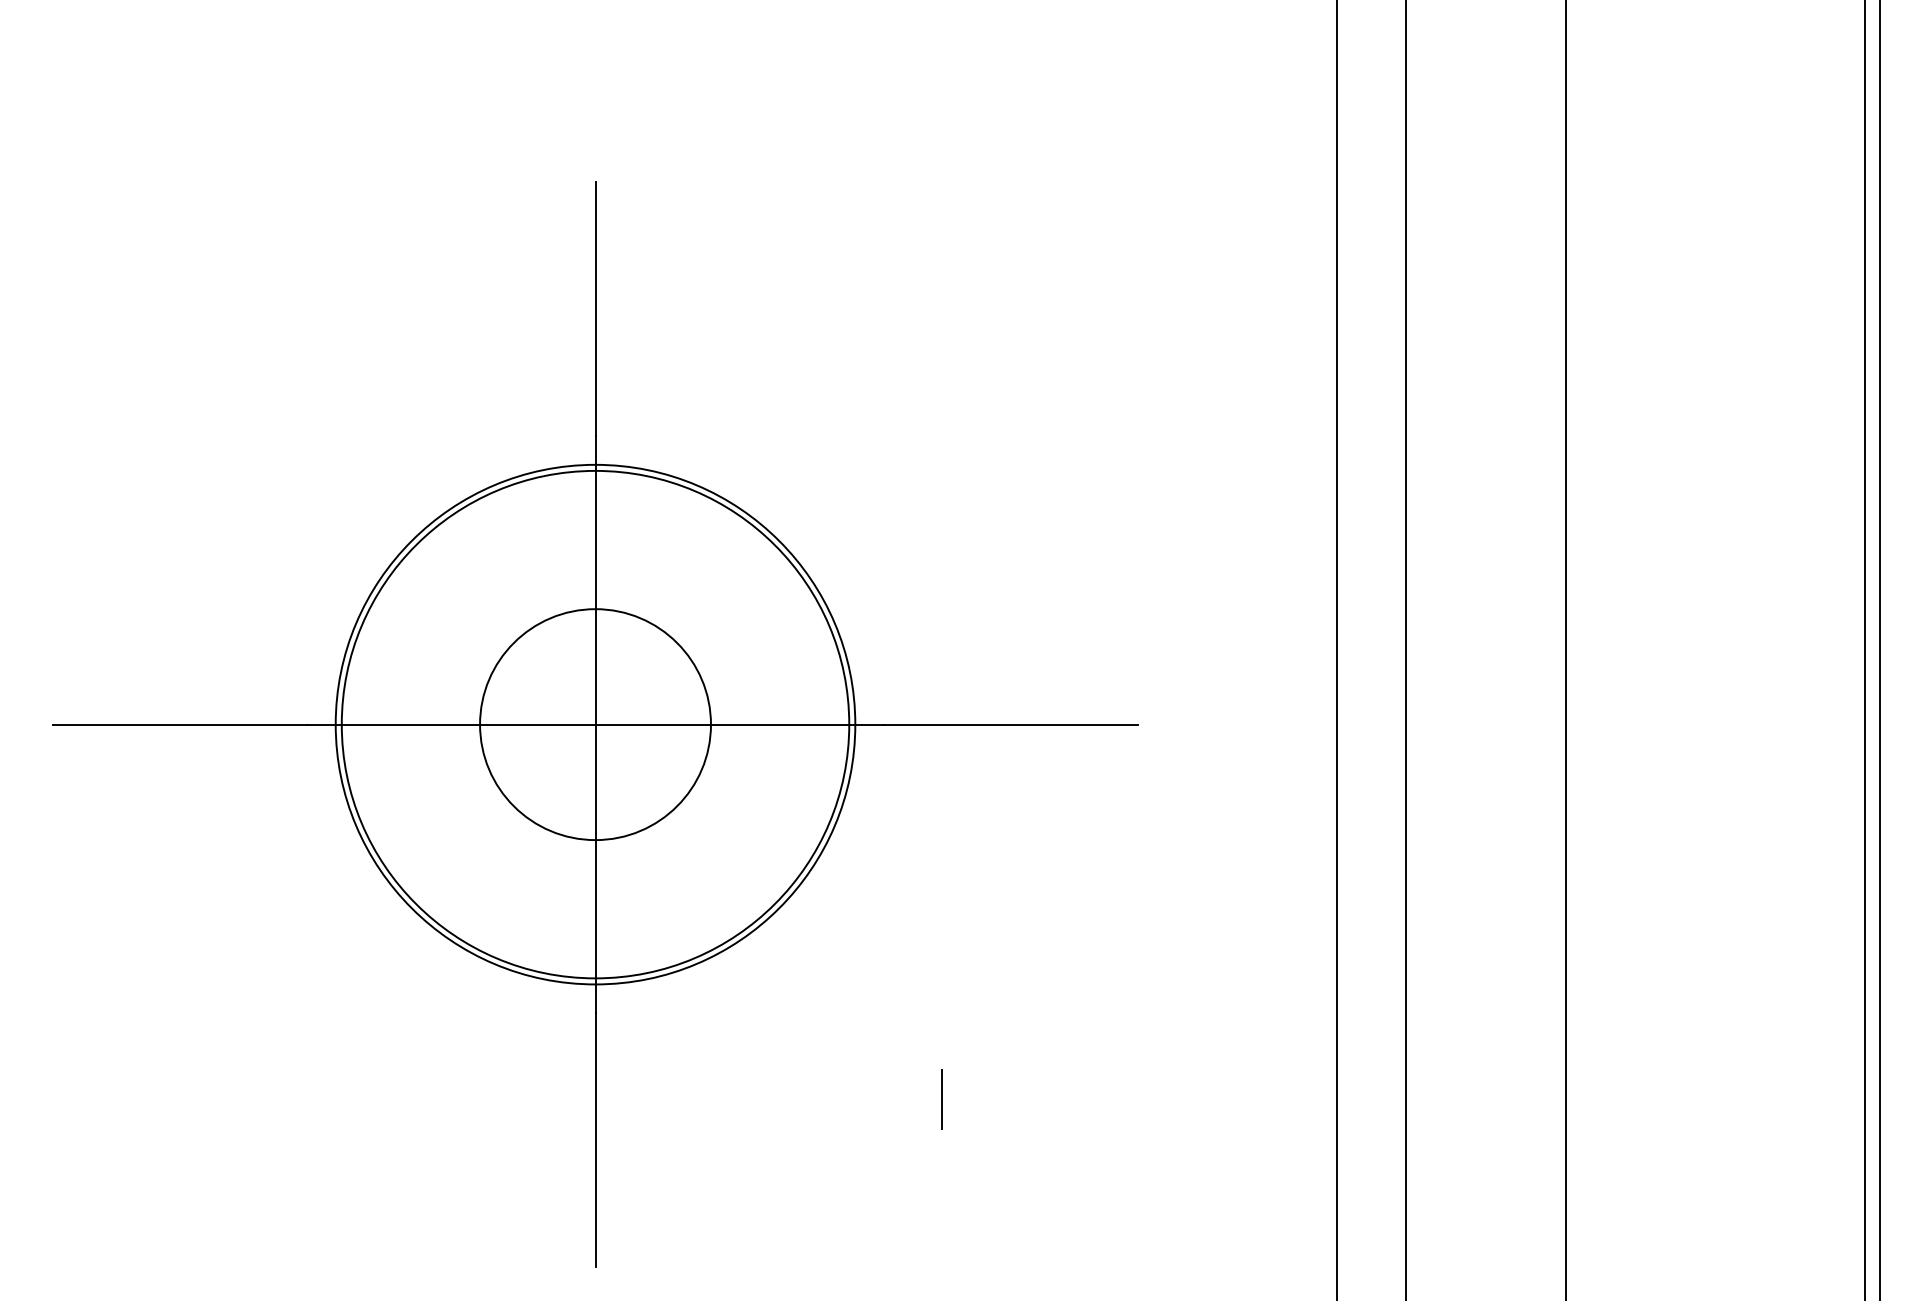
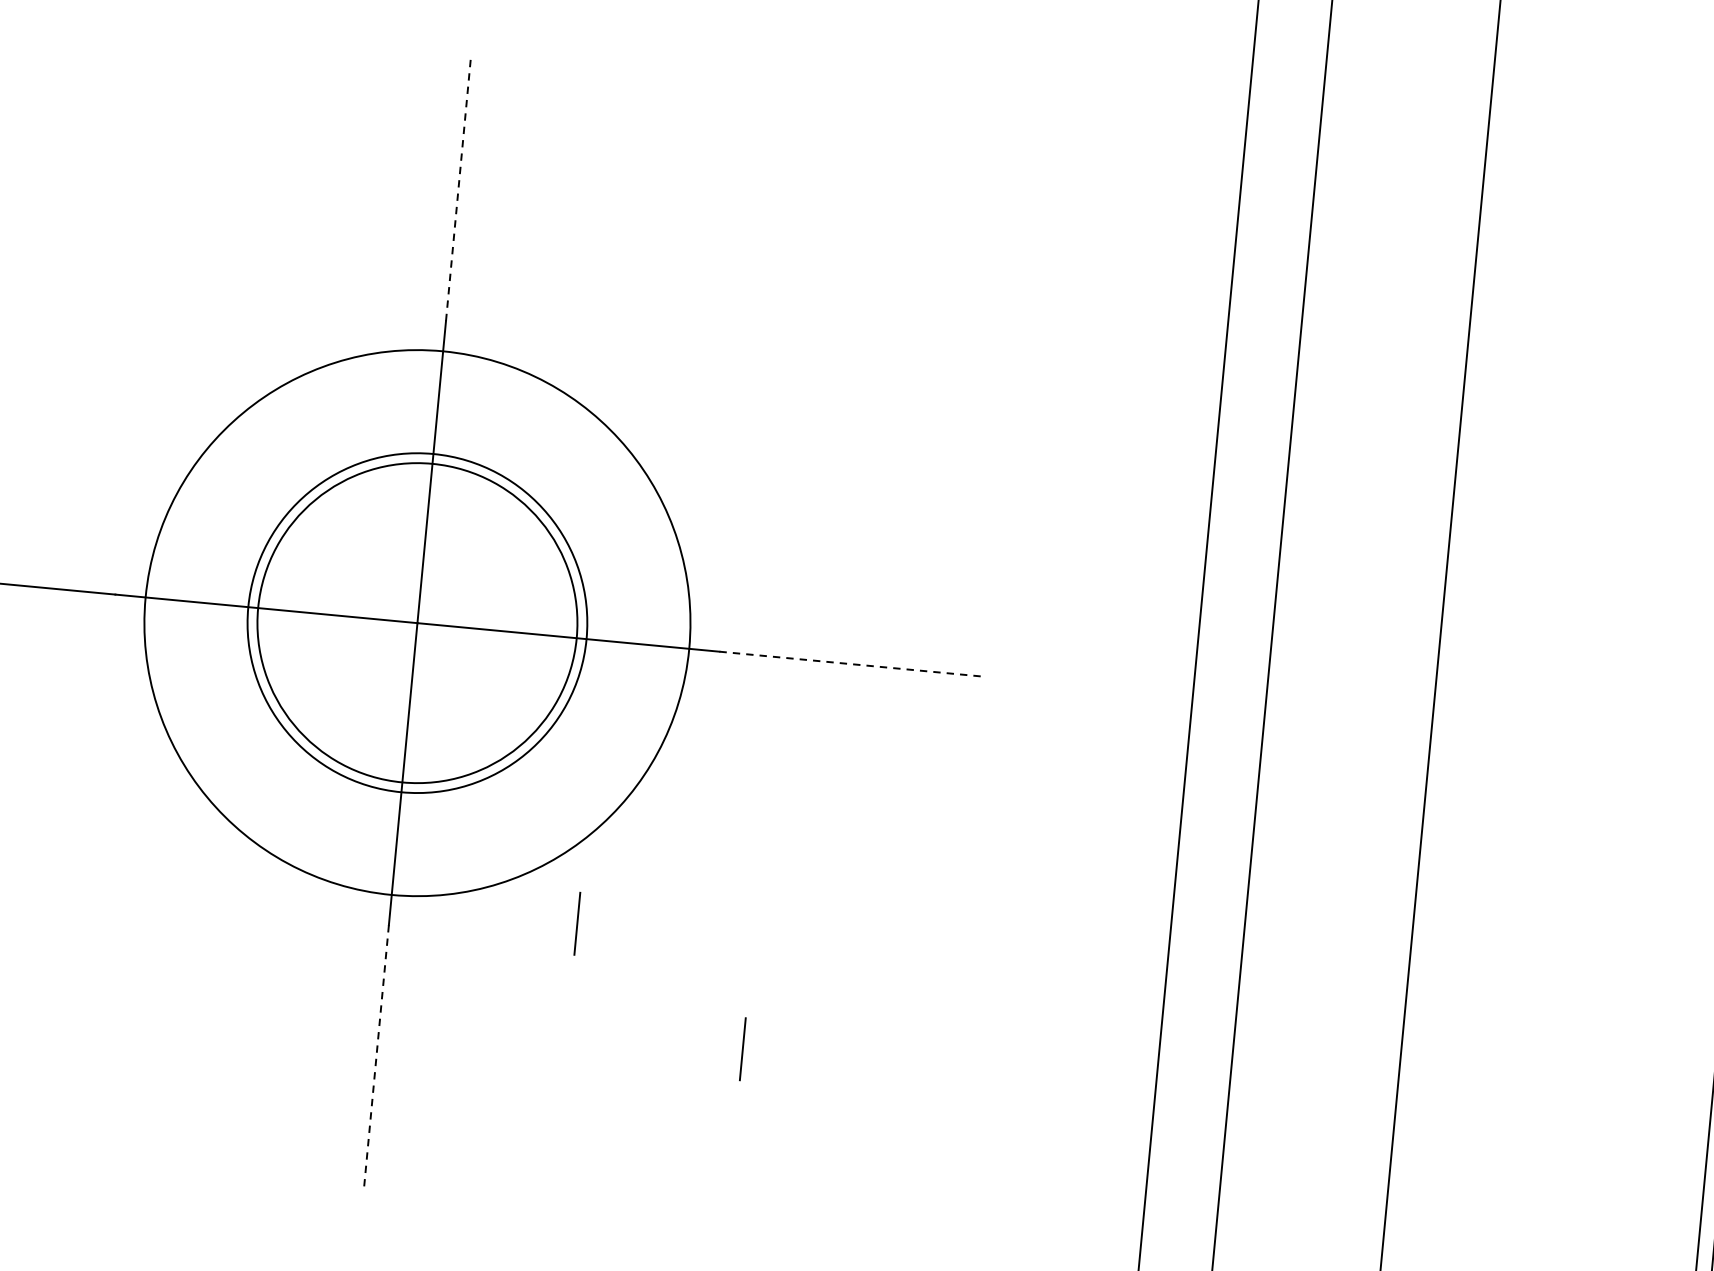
line: (595, 309) -> (458, 188), solid -> dashed
circle: (595, 724) -> (417, 622), size x0.6
circle: (595, 724) -> (417, 622), size x1.4
line: (1011, 724) -> (852, 664), solid -> dashed
line: (773, 995) -> (576, 924), added
line: (595, 1140) -> (376, 1058), solid -> dashed

